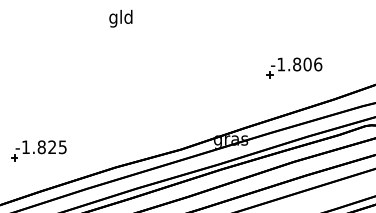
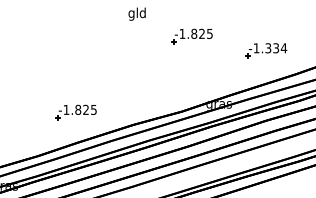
part: (193, 48) -> (191, 36), added
text: (308, 64) -> (276, 48), -1.806 -> -1.334

